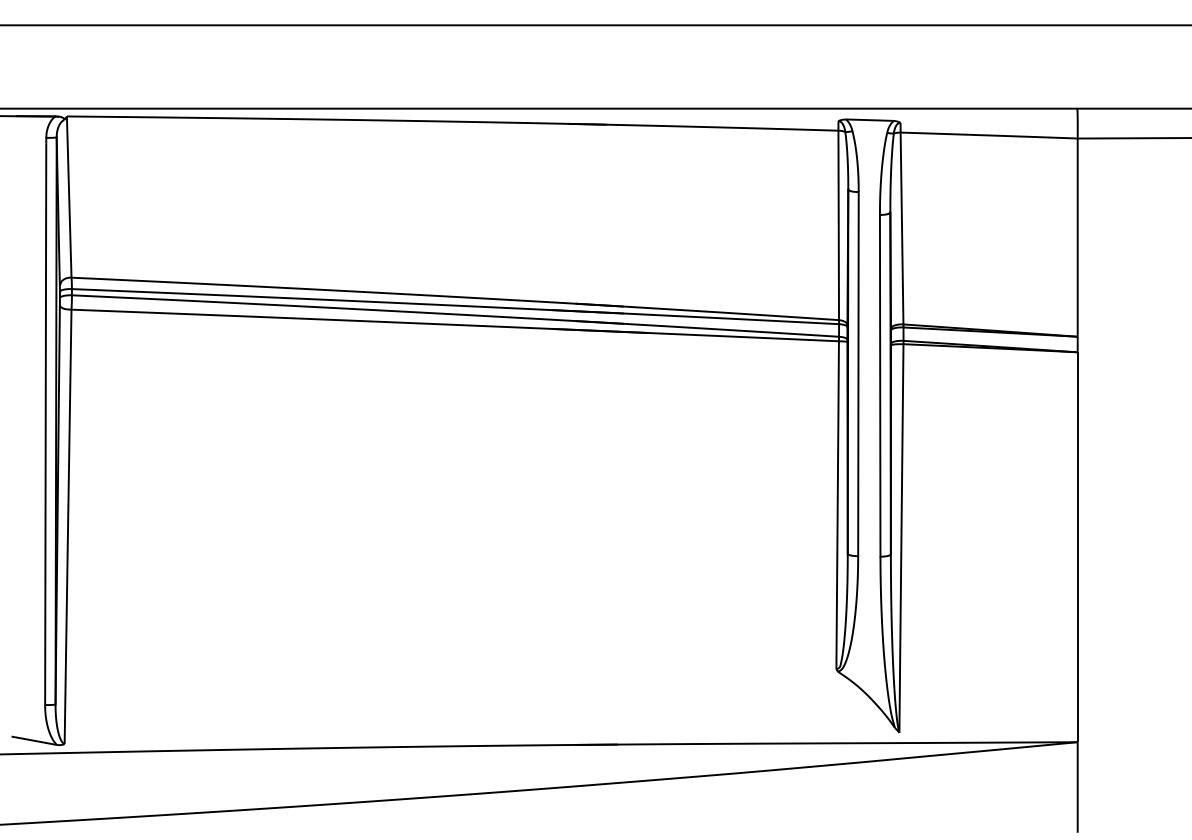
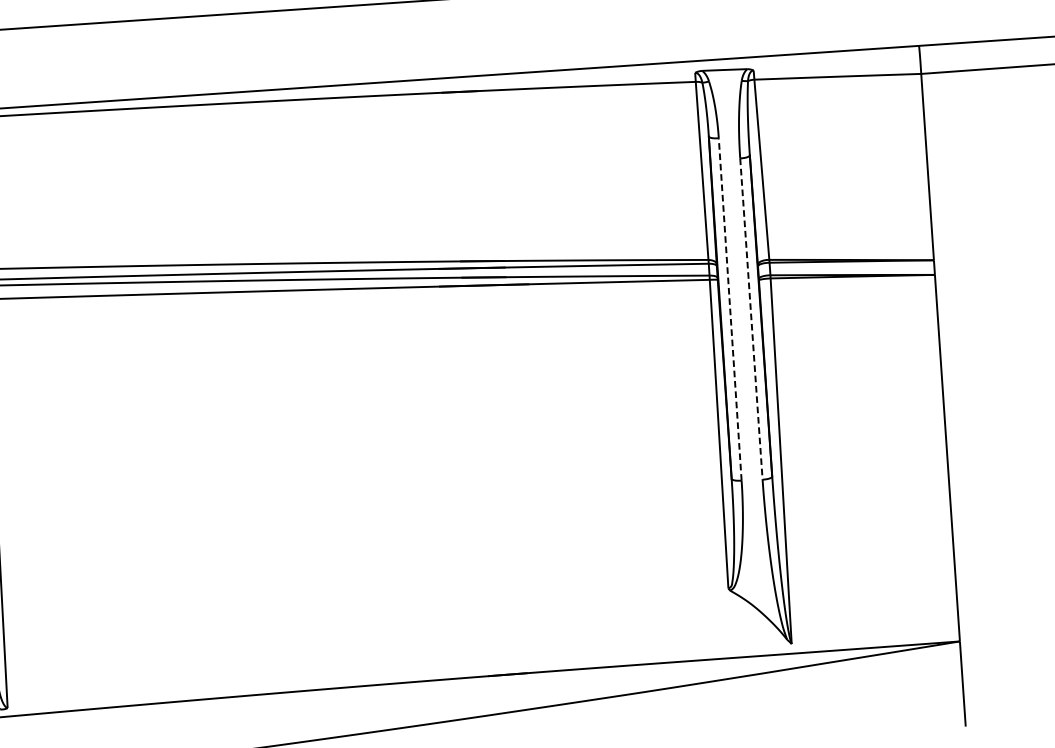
line: (858, 373) -> (730, 308), solid -> dashed
line: (880, 385) -> (751, 318), solid -> dashed

